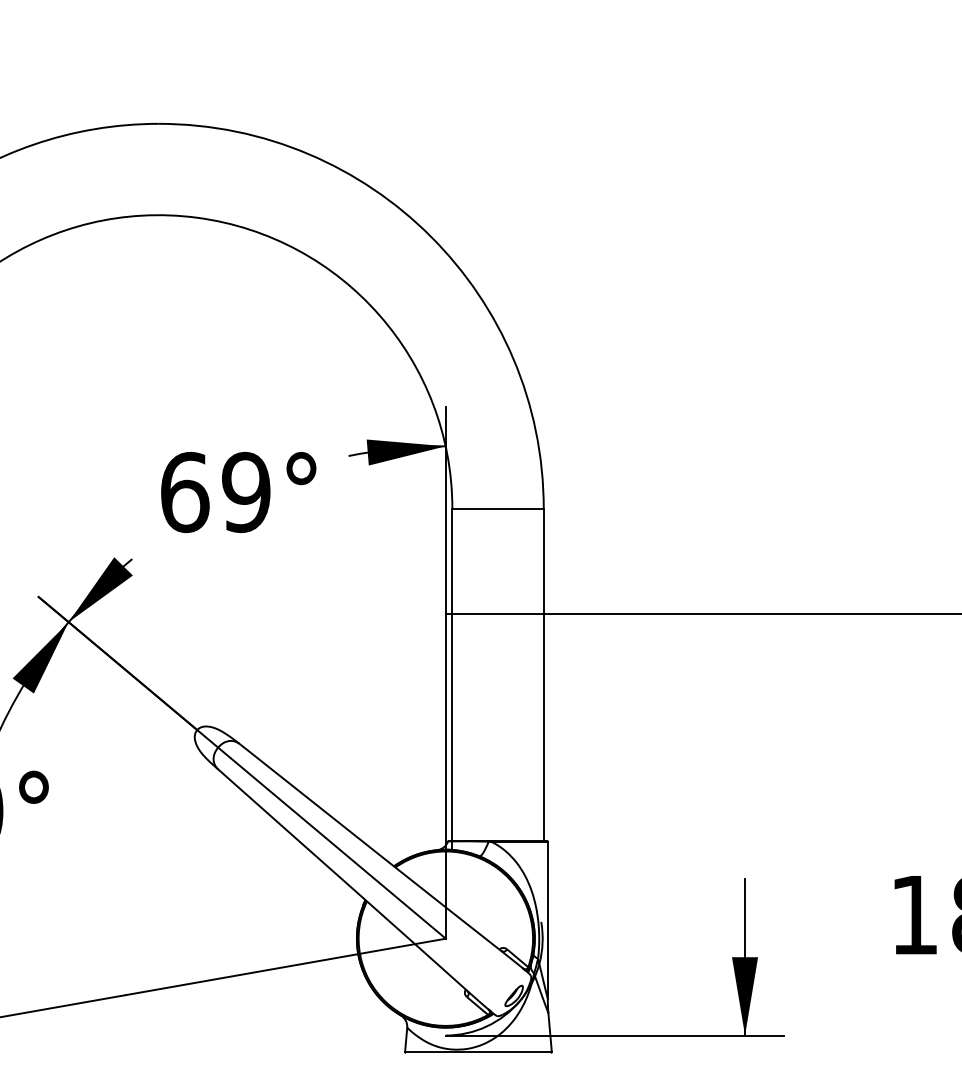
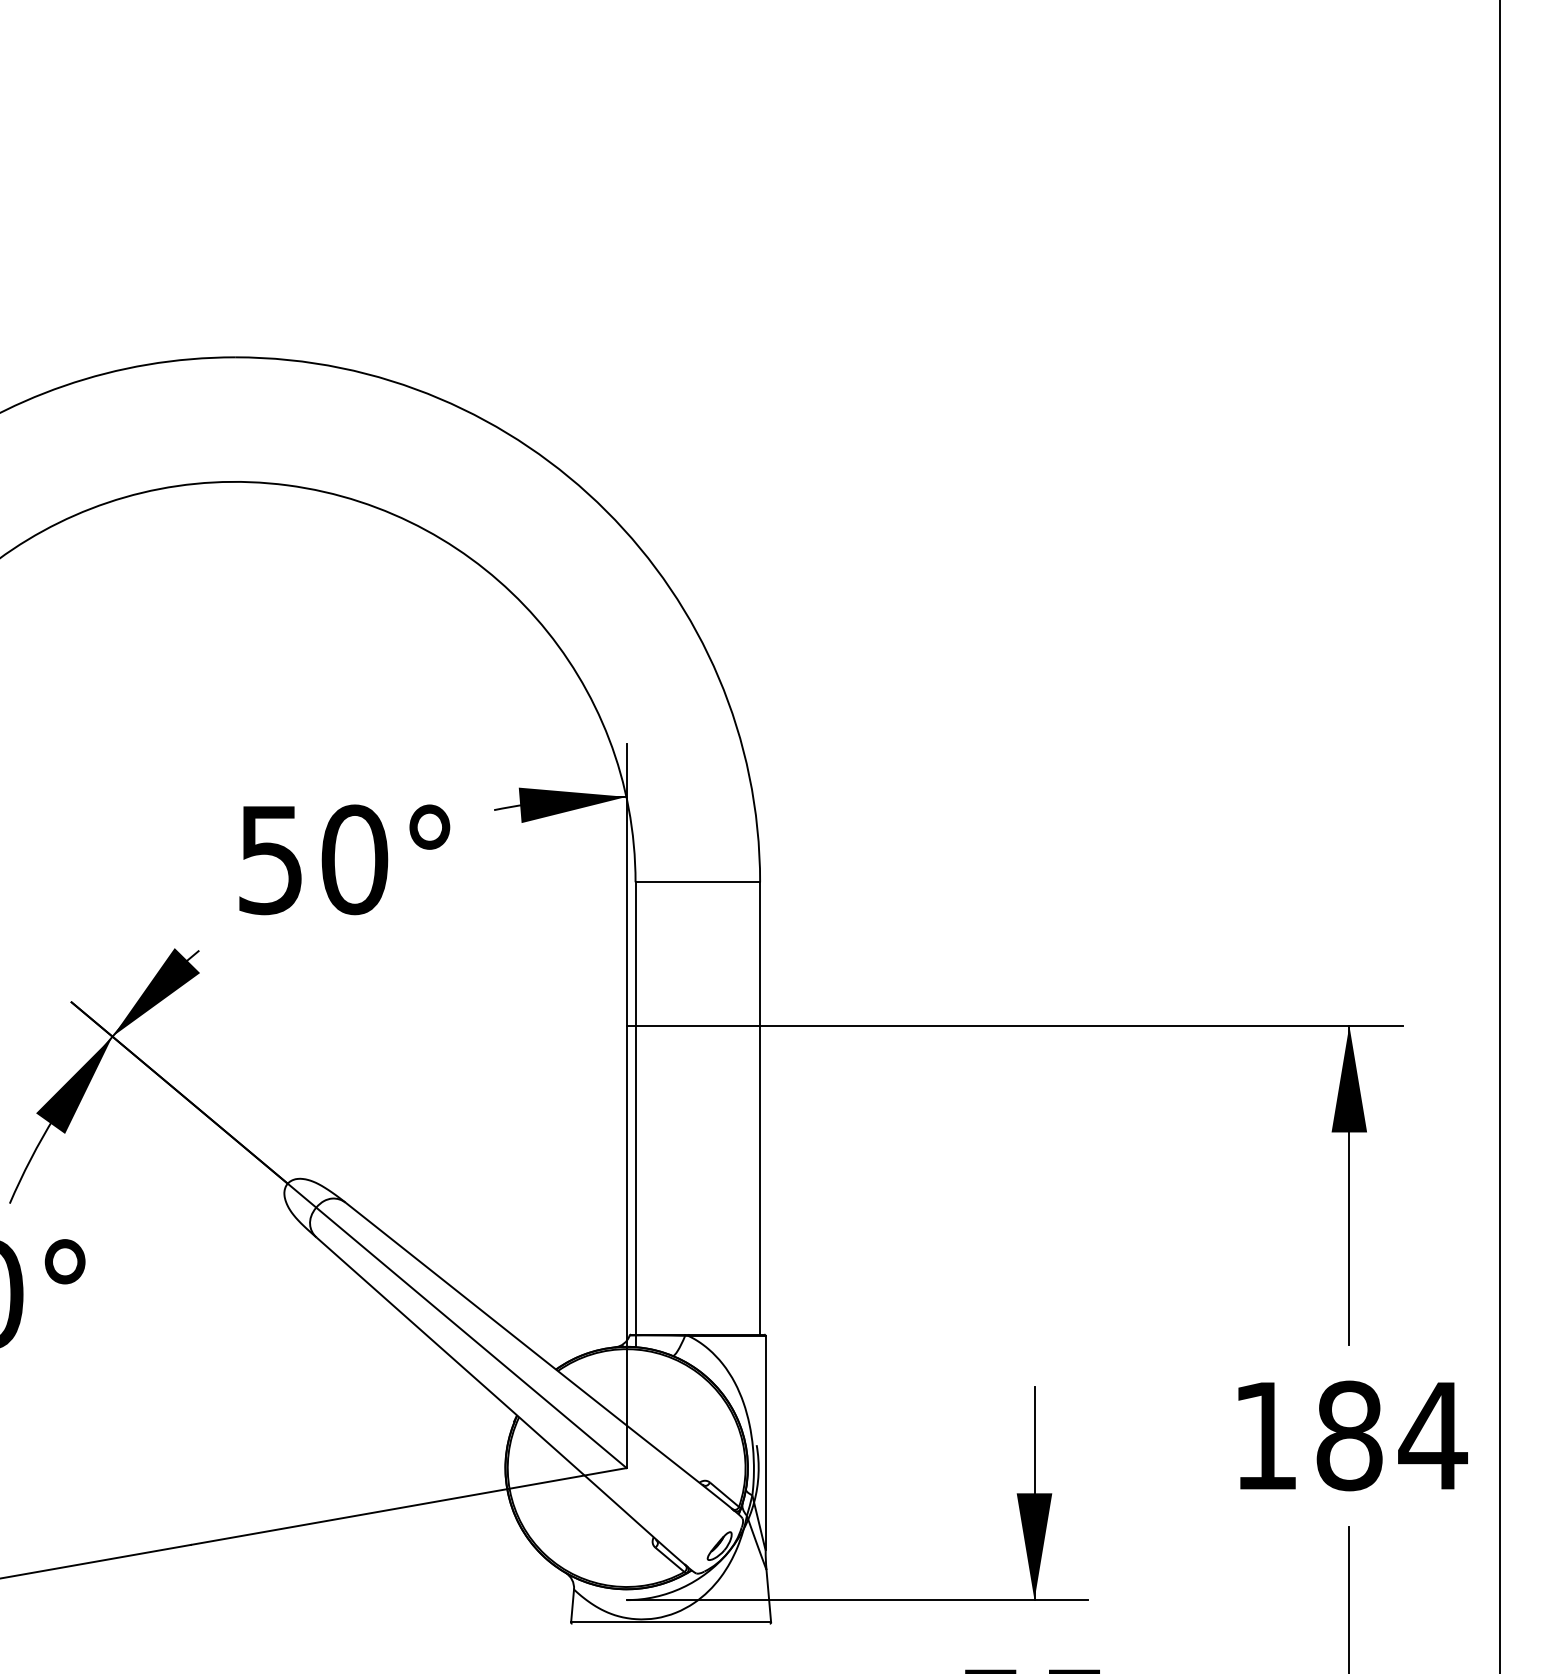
text: (216, 492) -> (313, 859), 69° -> 50°

